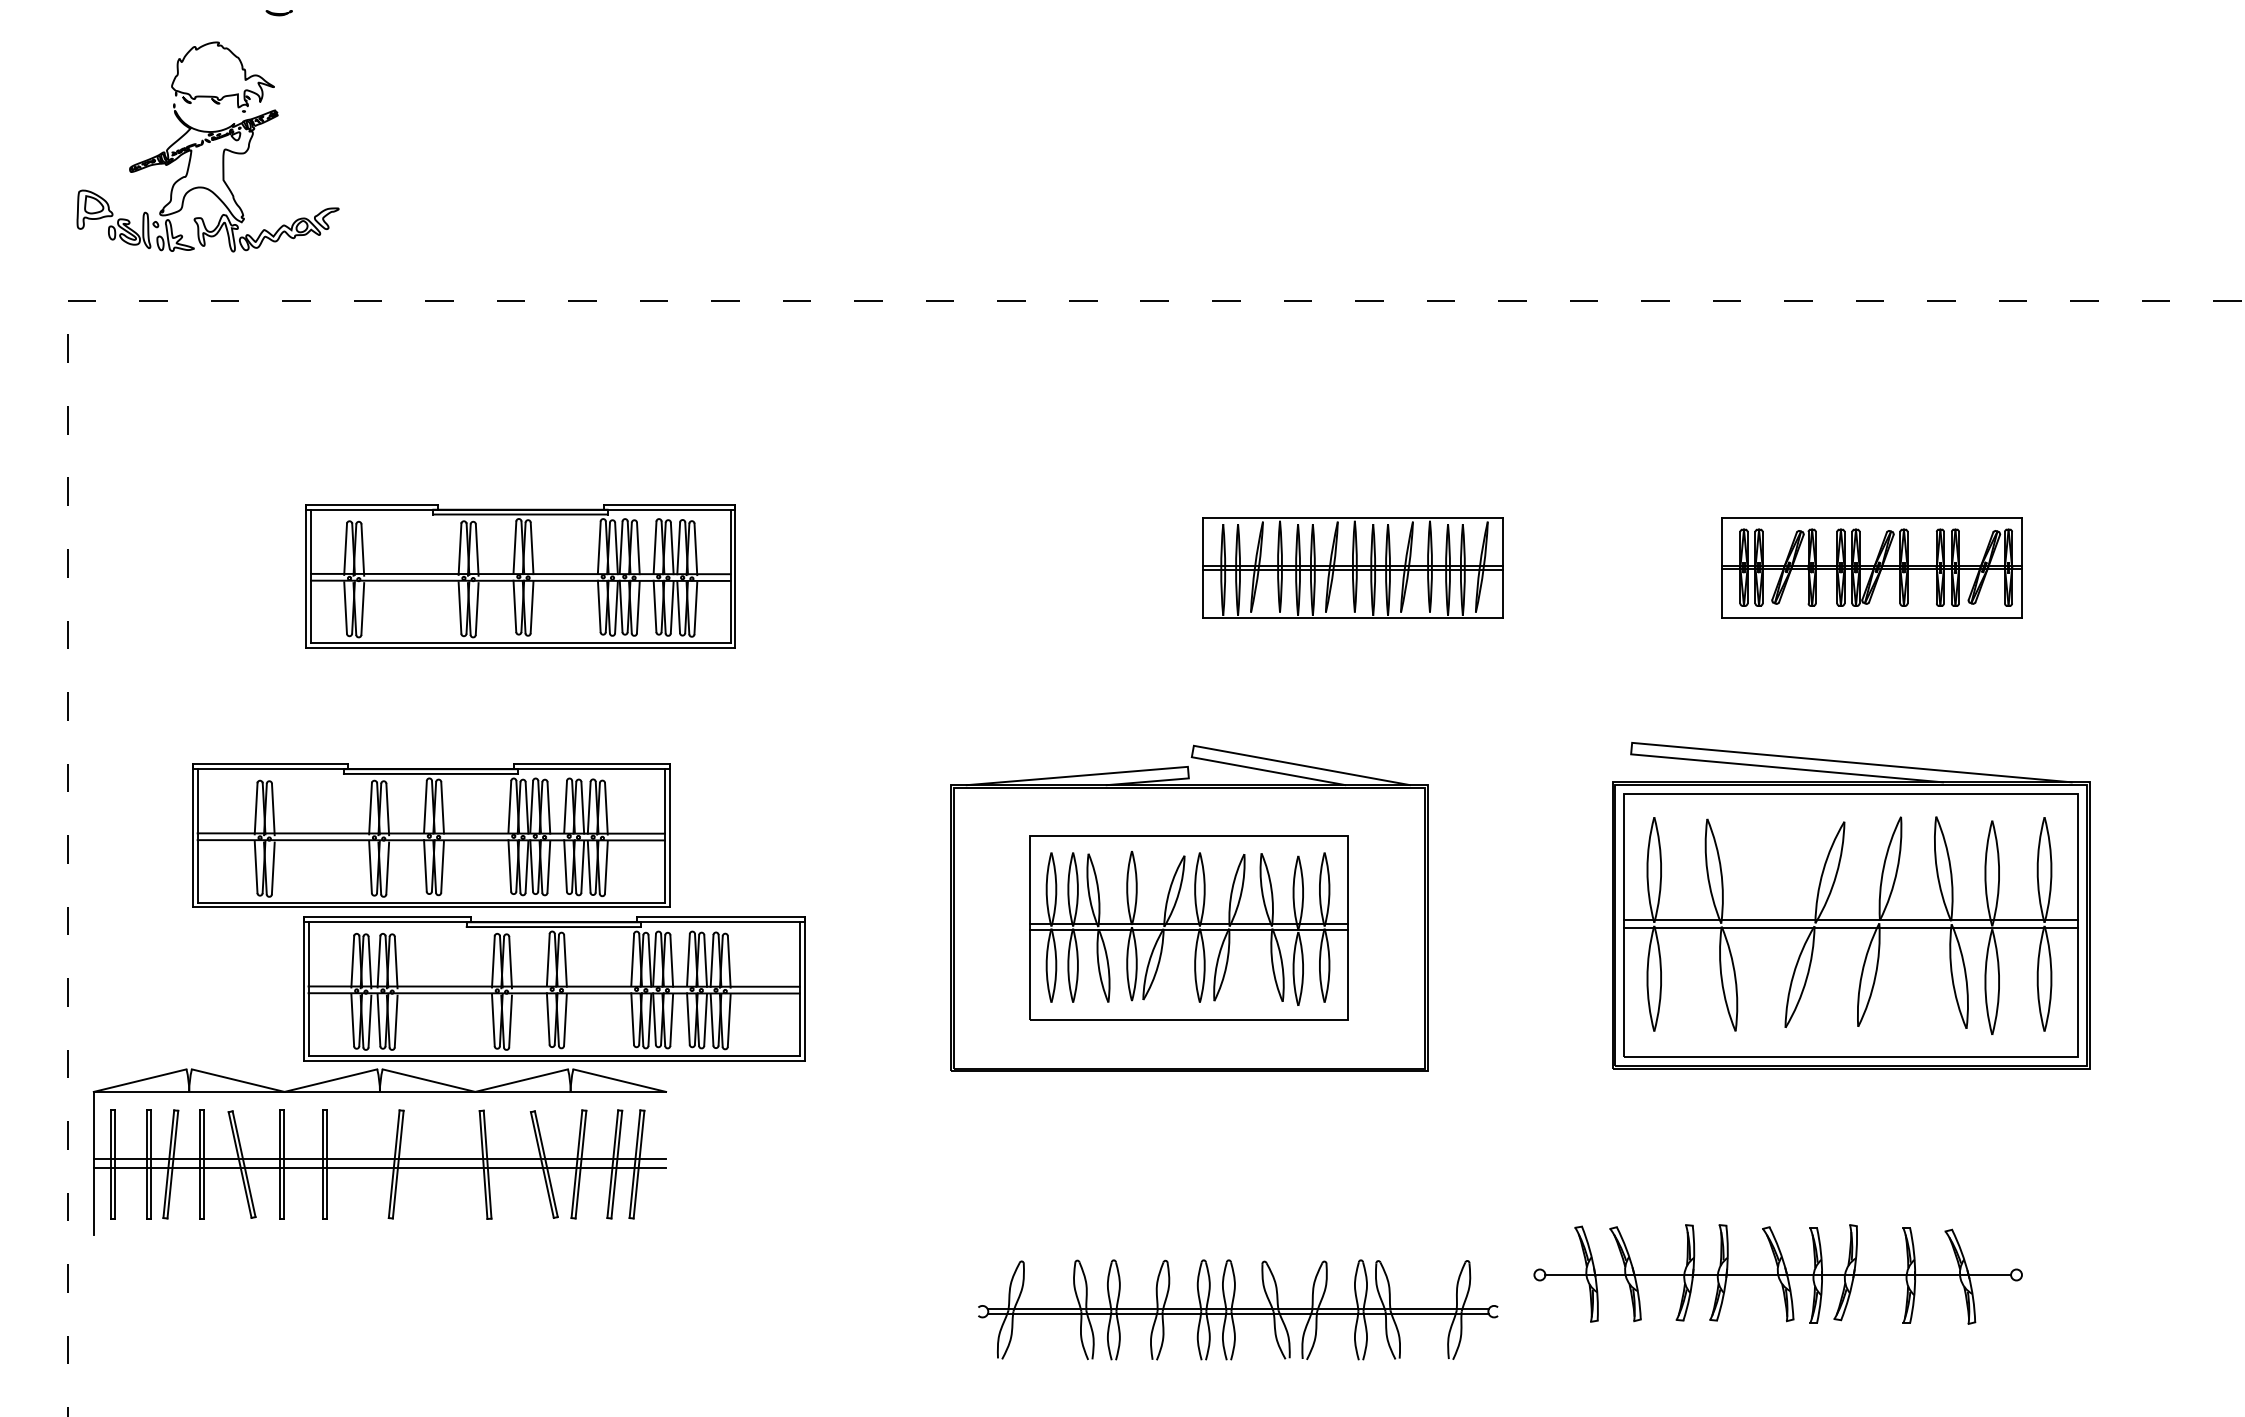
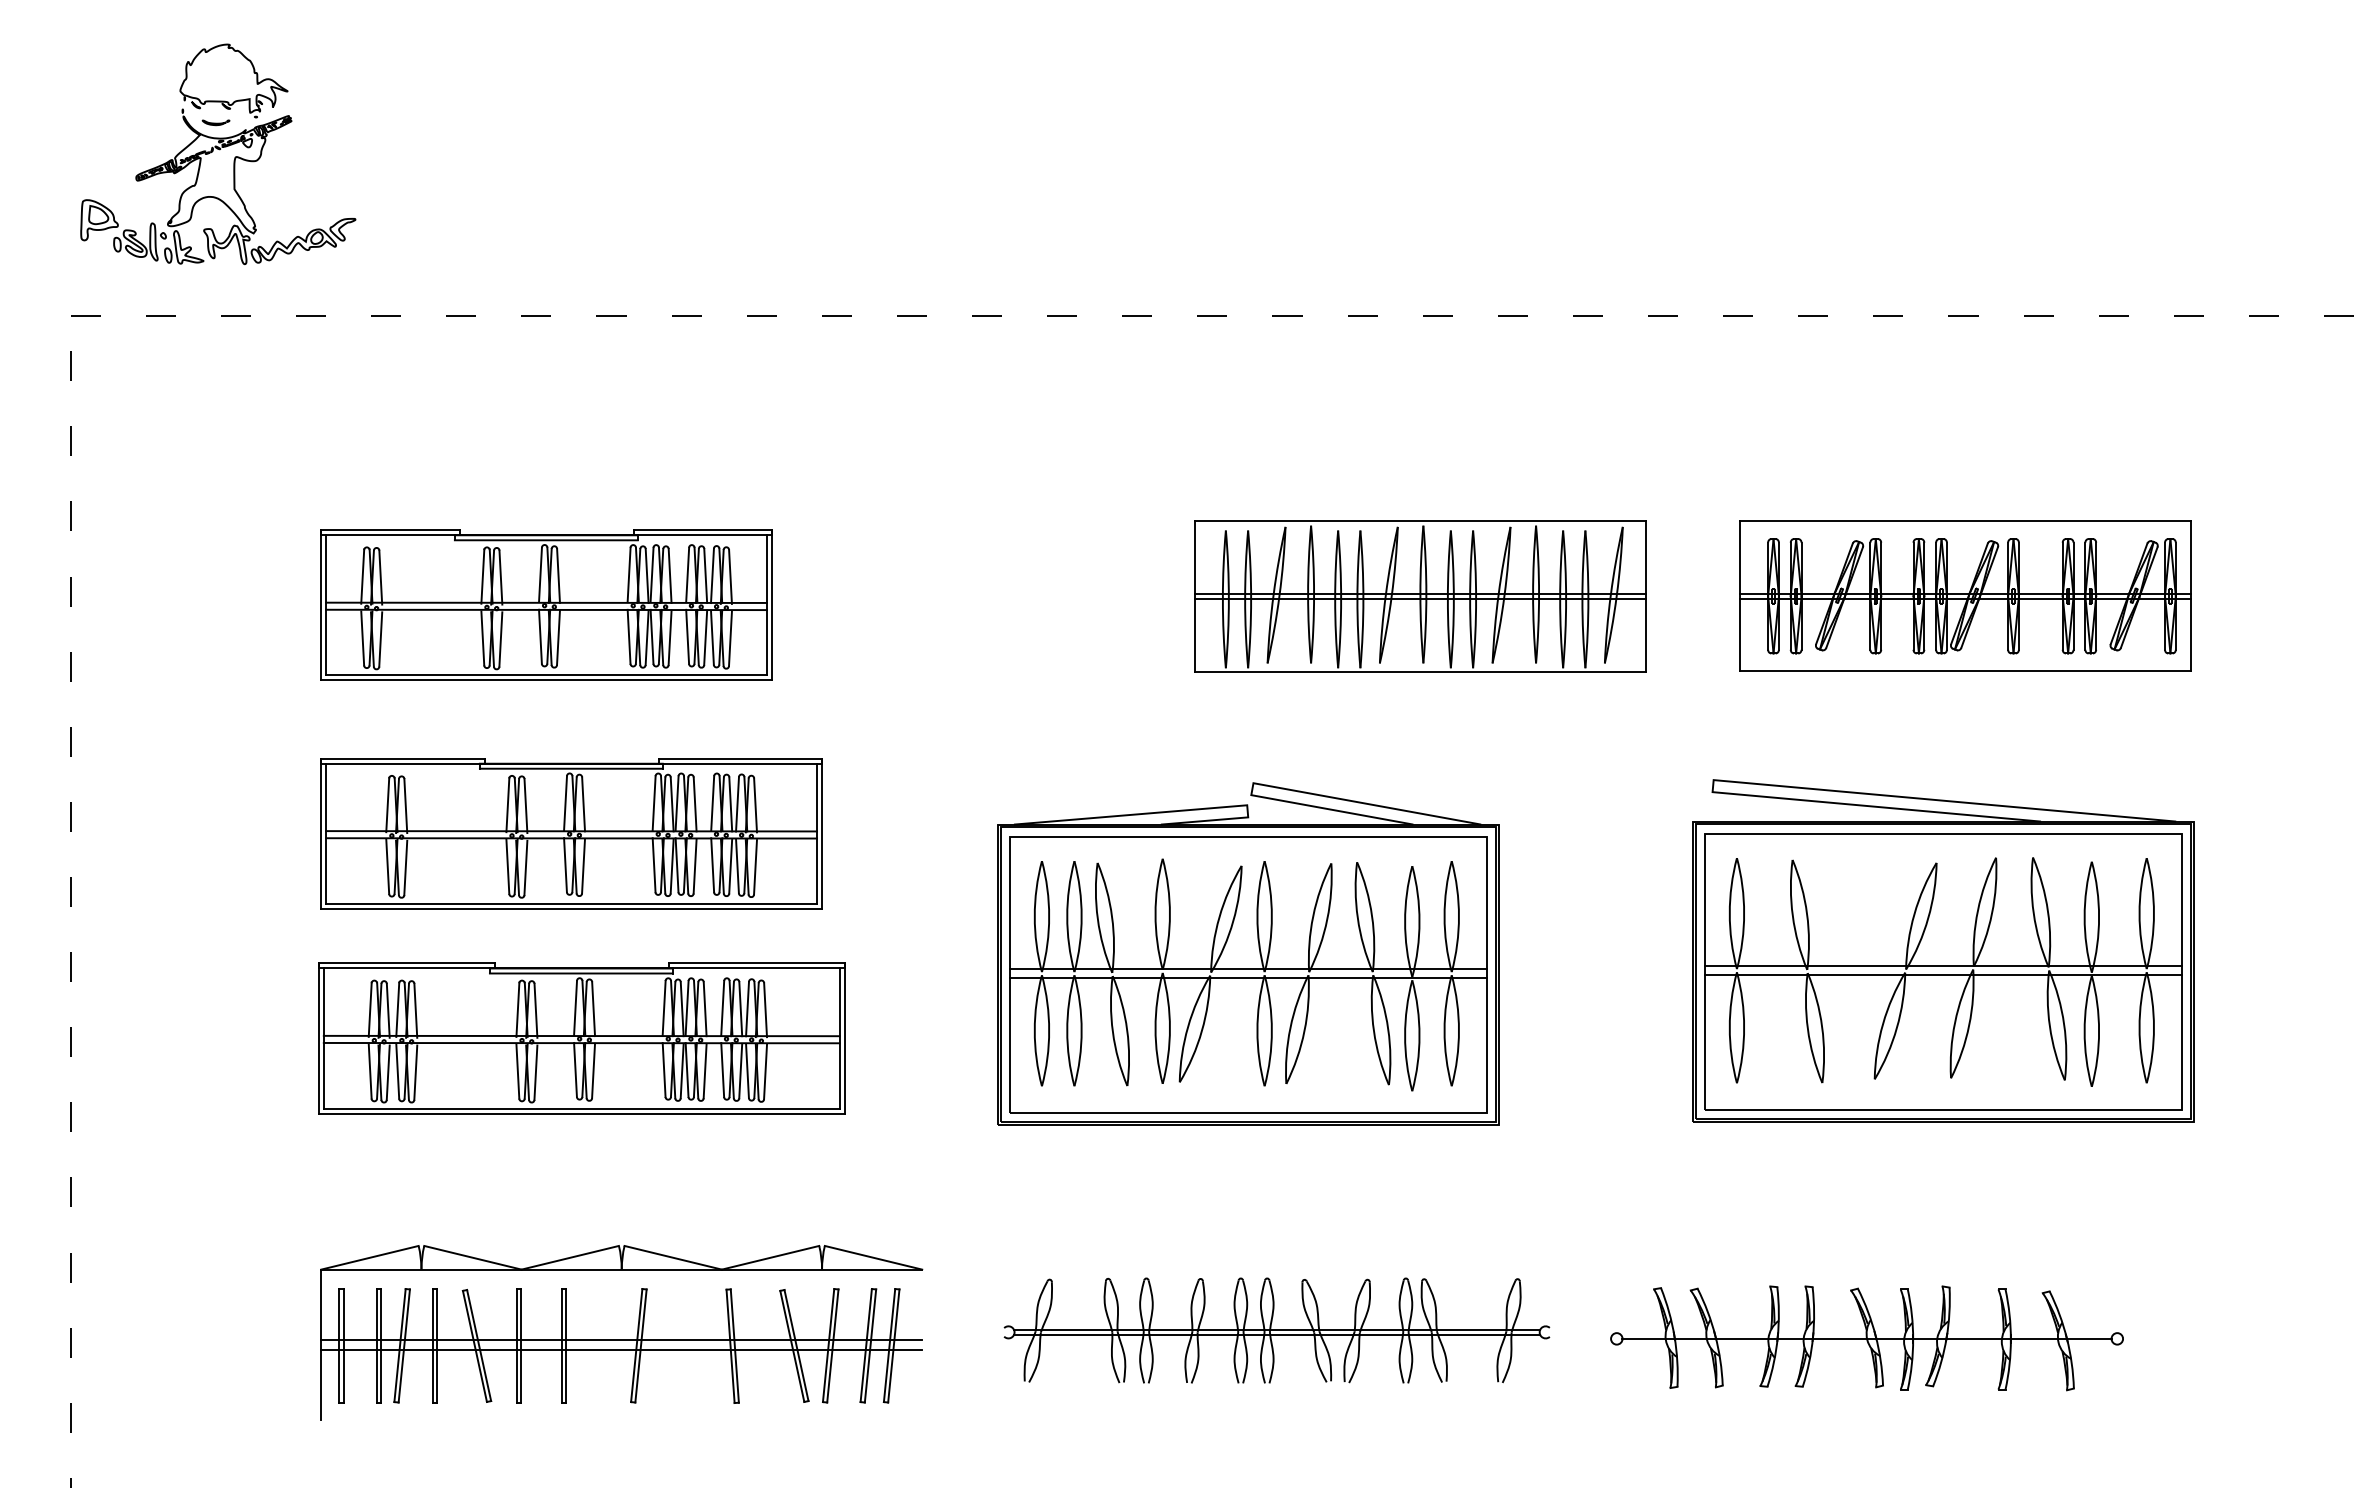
part: (278, 12) -> (215, 122), moved
part: (1871, 567) -> (1965, 595), size x1.43
part: (1352, 568) -> (1420, 596), size x1.43
part: (431, 835) -> (571, 833), moved
part: (1189, 928) -> (1248, 974), size x1.43
part: (379, 1158) -> (621, 1339), moved
part: (1237, 1309) -> (1276, 1330), moved

